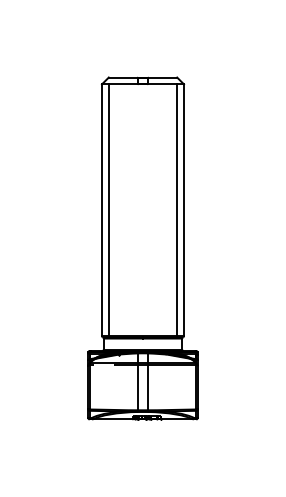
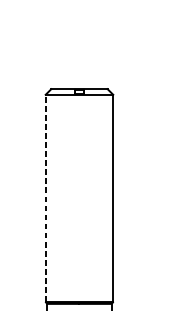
line: (101, 210) -> (45, 198), solid -> dashed
line: (109, 210) -> (51, 198), removed
line: (176, 210) -> (107, 198), removed

